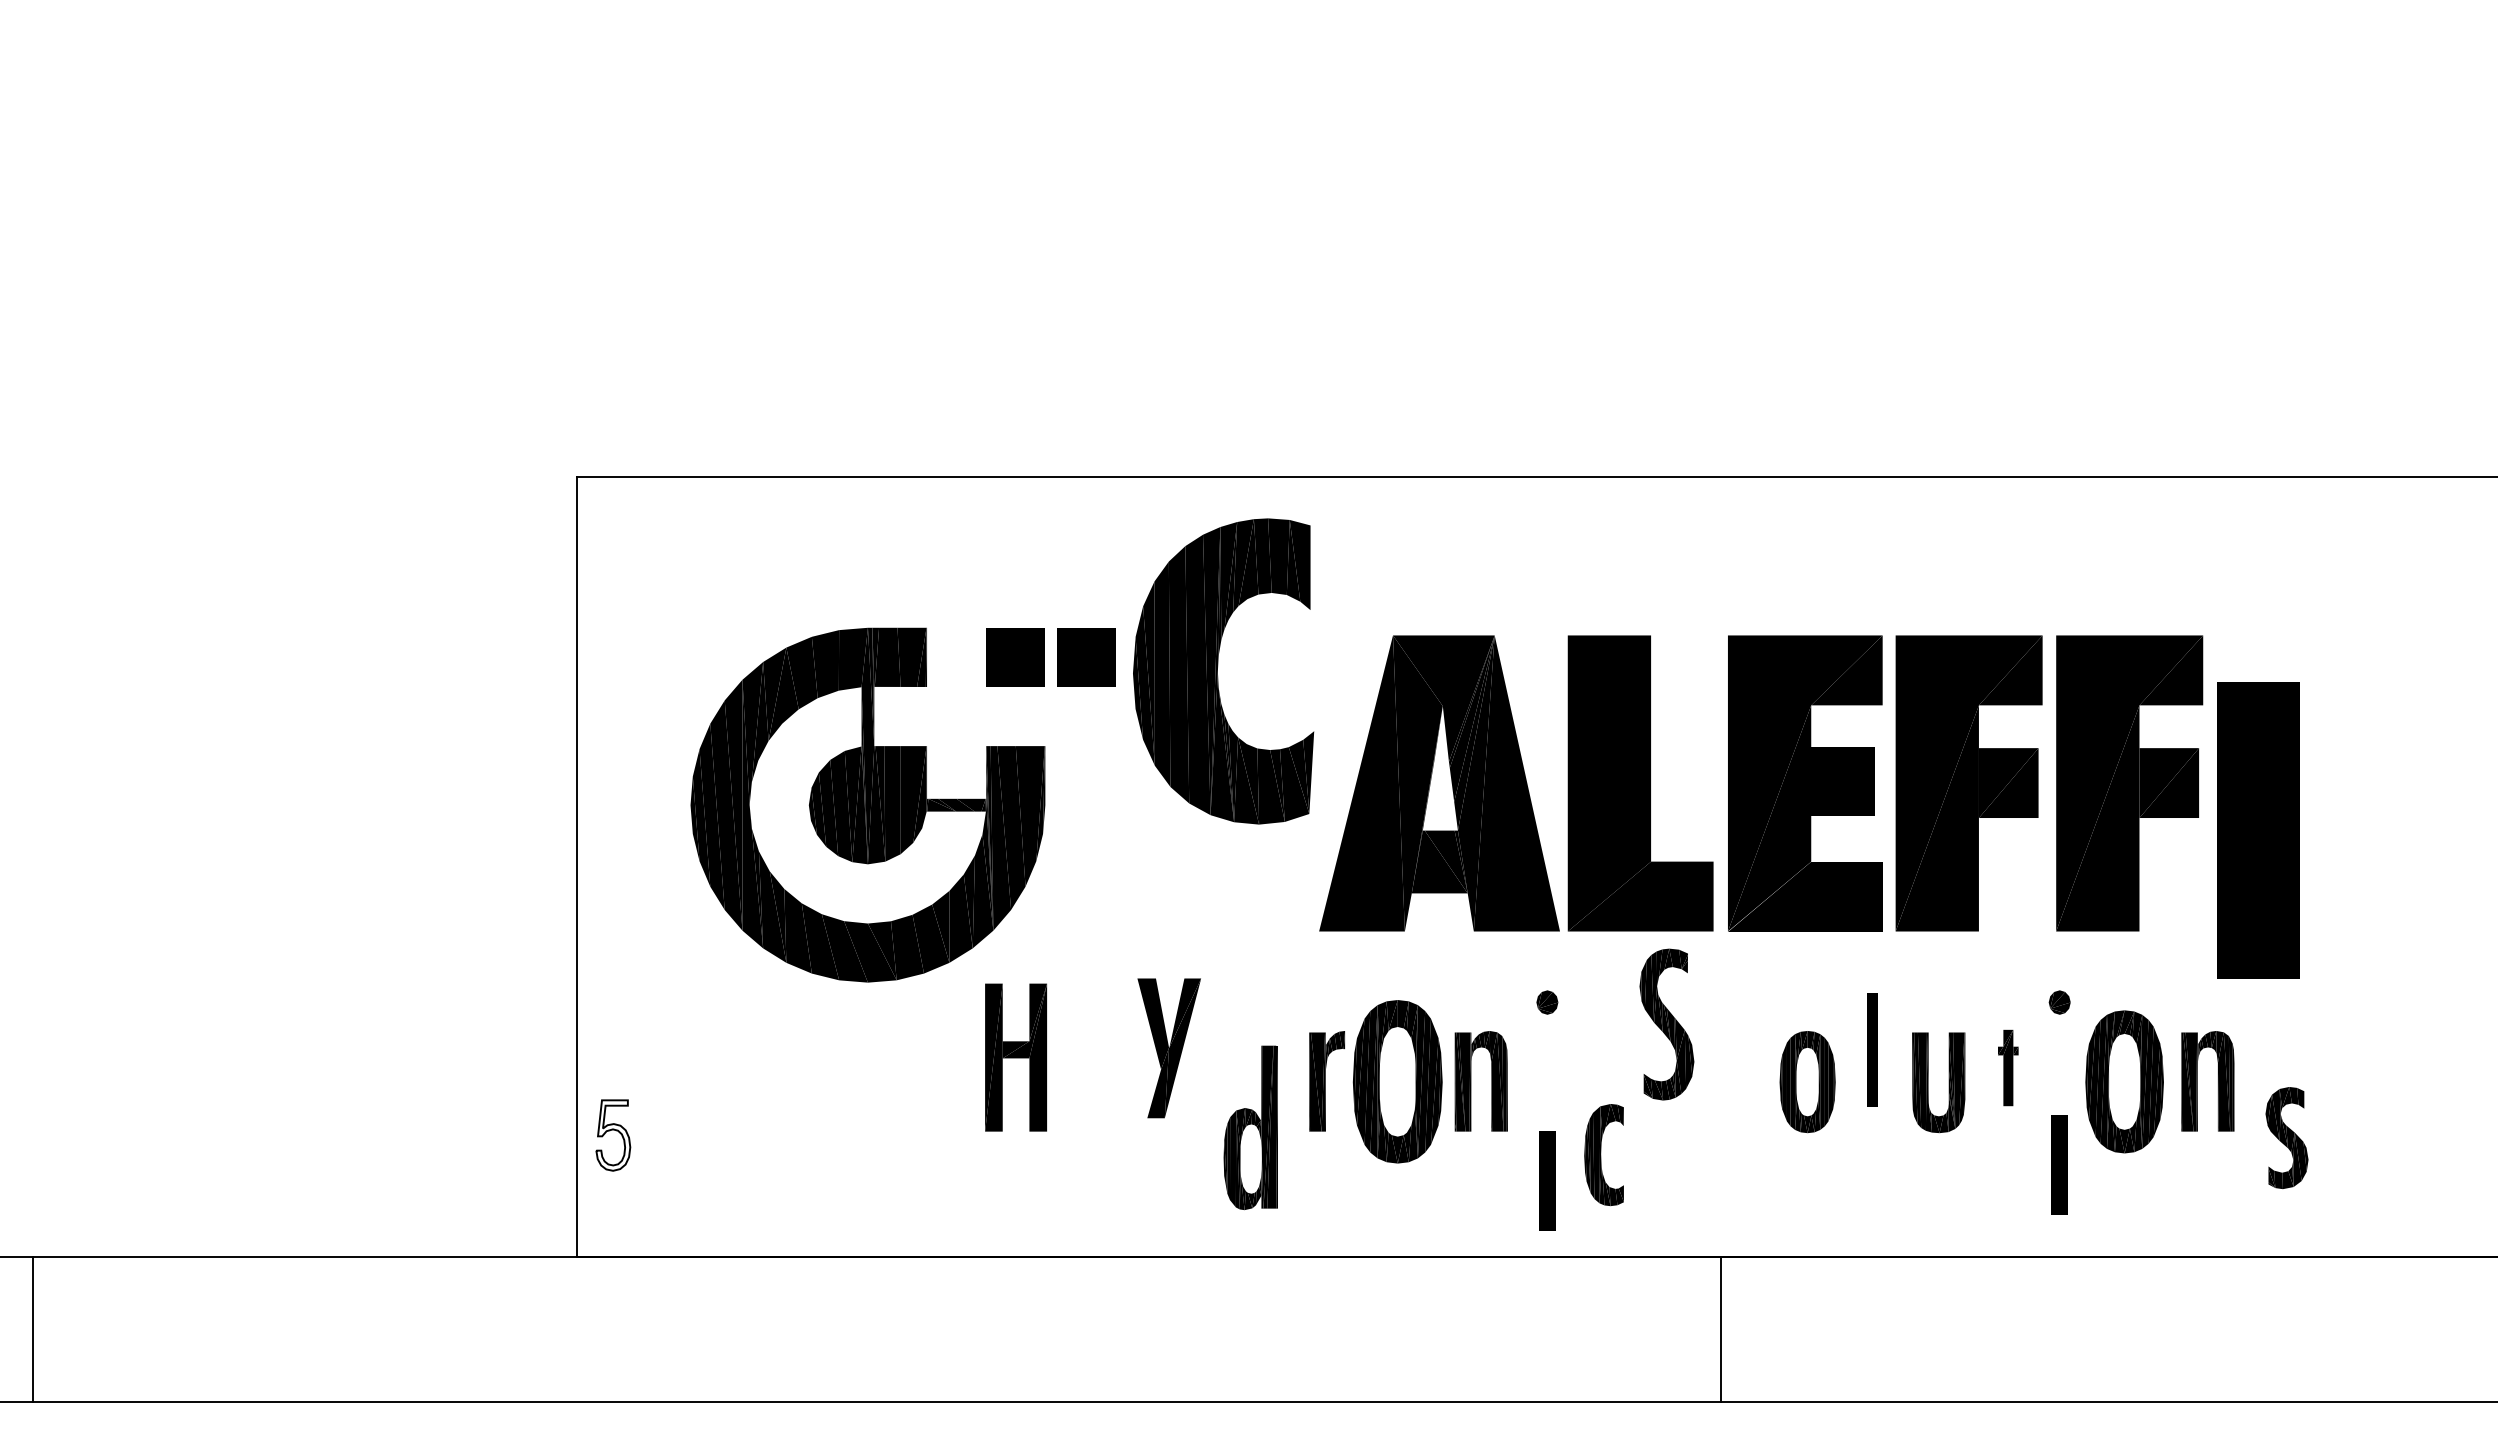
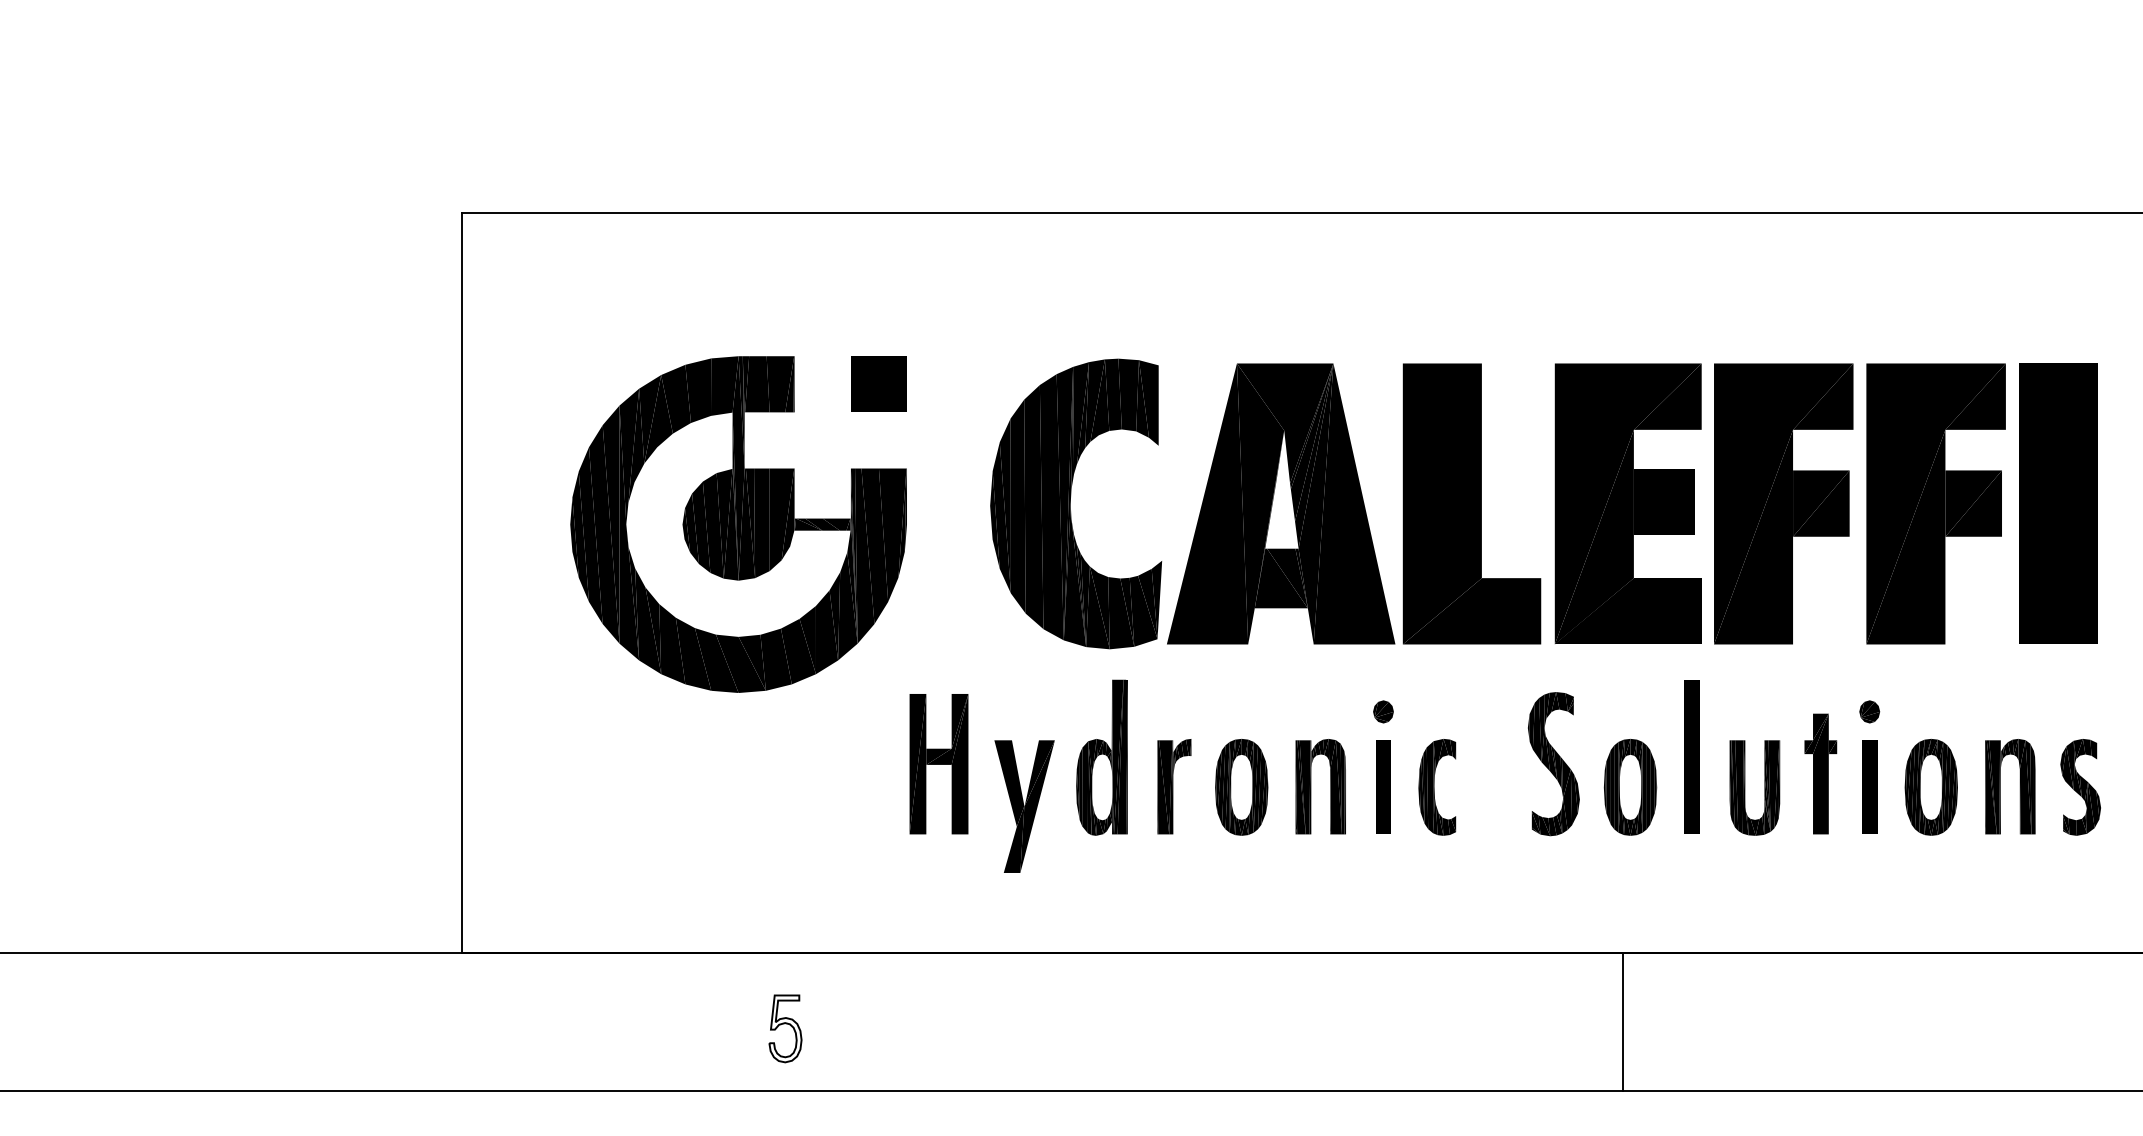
part: (1086, 657) -> (946, 384), removed
part: (1223, 671) -> (1076, 504), moved
part: (2258, 830) -> (2058, 504), moved
part: (1666, 1024) -> (1553, 764), moved
part: (1168, 1048) -> (1023, 806), moved
part: (1872, 1050) -> (1692, 757), size x1.43
part: (1015, 1057) -> (938, 764), moved
part: (2008, 1067) -> (1821, 773), size x1.67
part: (1398, 1082) -> (1242, 787), size x0.62
part: (2124, 1082) -> (1931, 787), size x0.71
part: (1250, 1127) -> (1101, 757), moved
part: (613, 1135) -> (785, 1028), moved
part: (2286, 1138) -> (2080, 787), moved
part: (1603, 1155) -> (1436, 787), moved
part: (2059, 1164) -> (1869, 786), moved
part: (1547, 1180) -> (1383, 786), moved
line: (1720, 1328) -> (1622, 1021), moved

